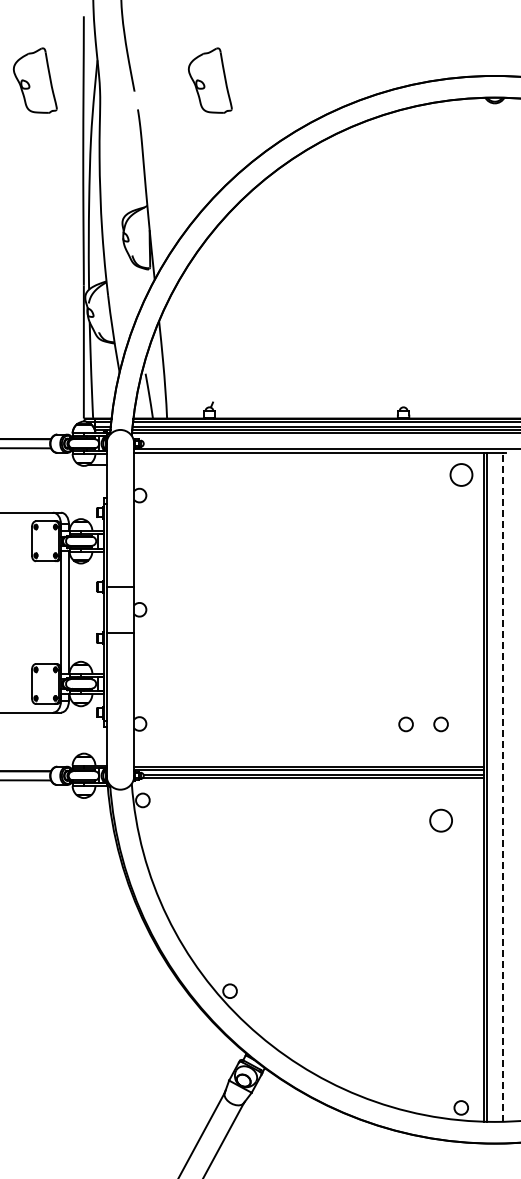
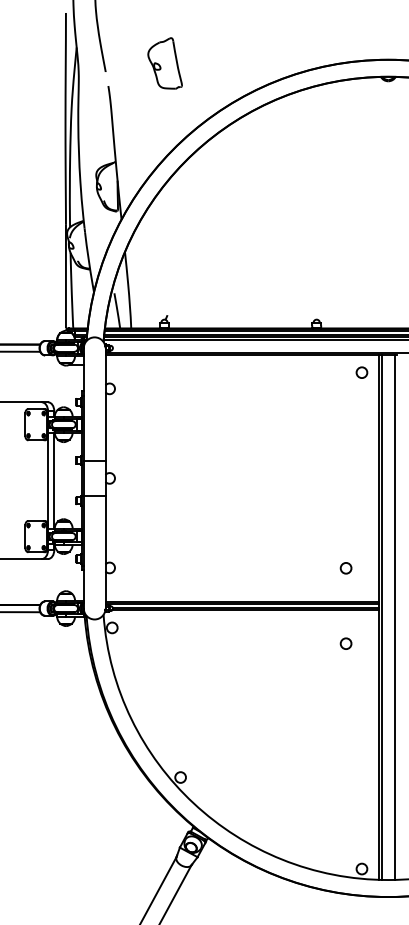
part: (34, 80) -> (27, 63), removed
circle: (460, 474) -> (361, 372), size x0.62
circle: (405, 724) -> (318, 568), removed
line: (502, 787) -> (394, 617), dashed -> solid
circle: (440, 820) -> (345, 643), size x0.62

